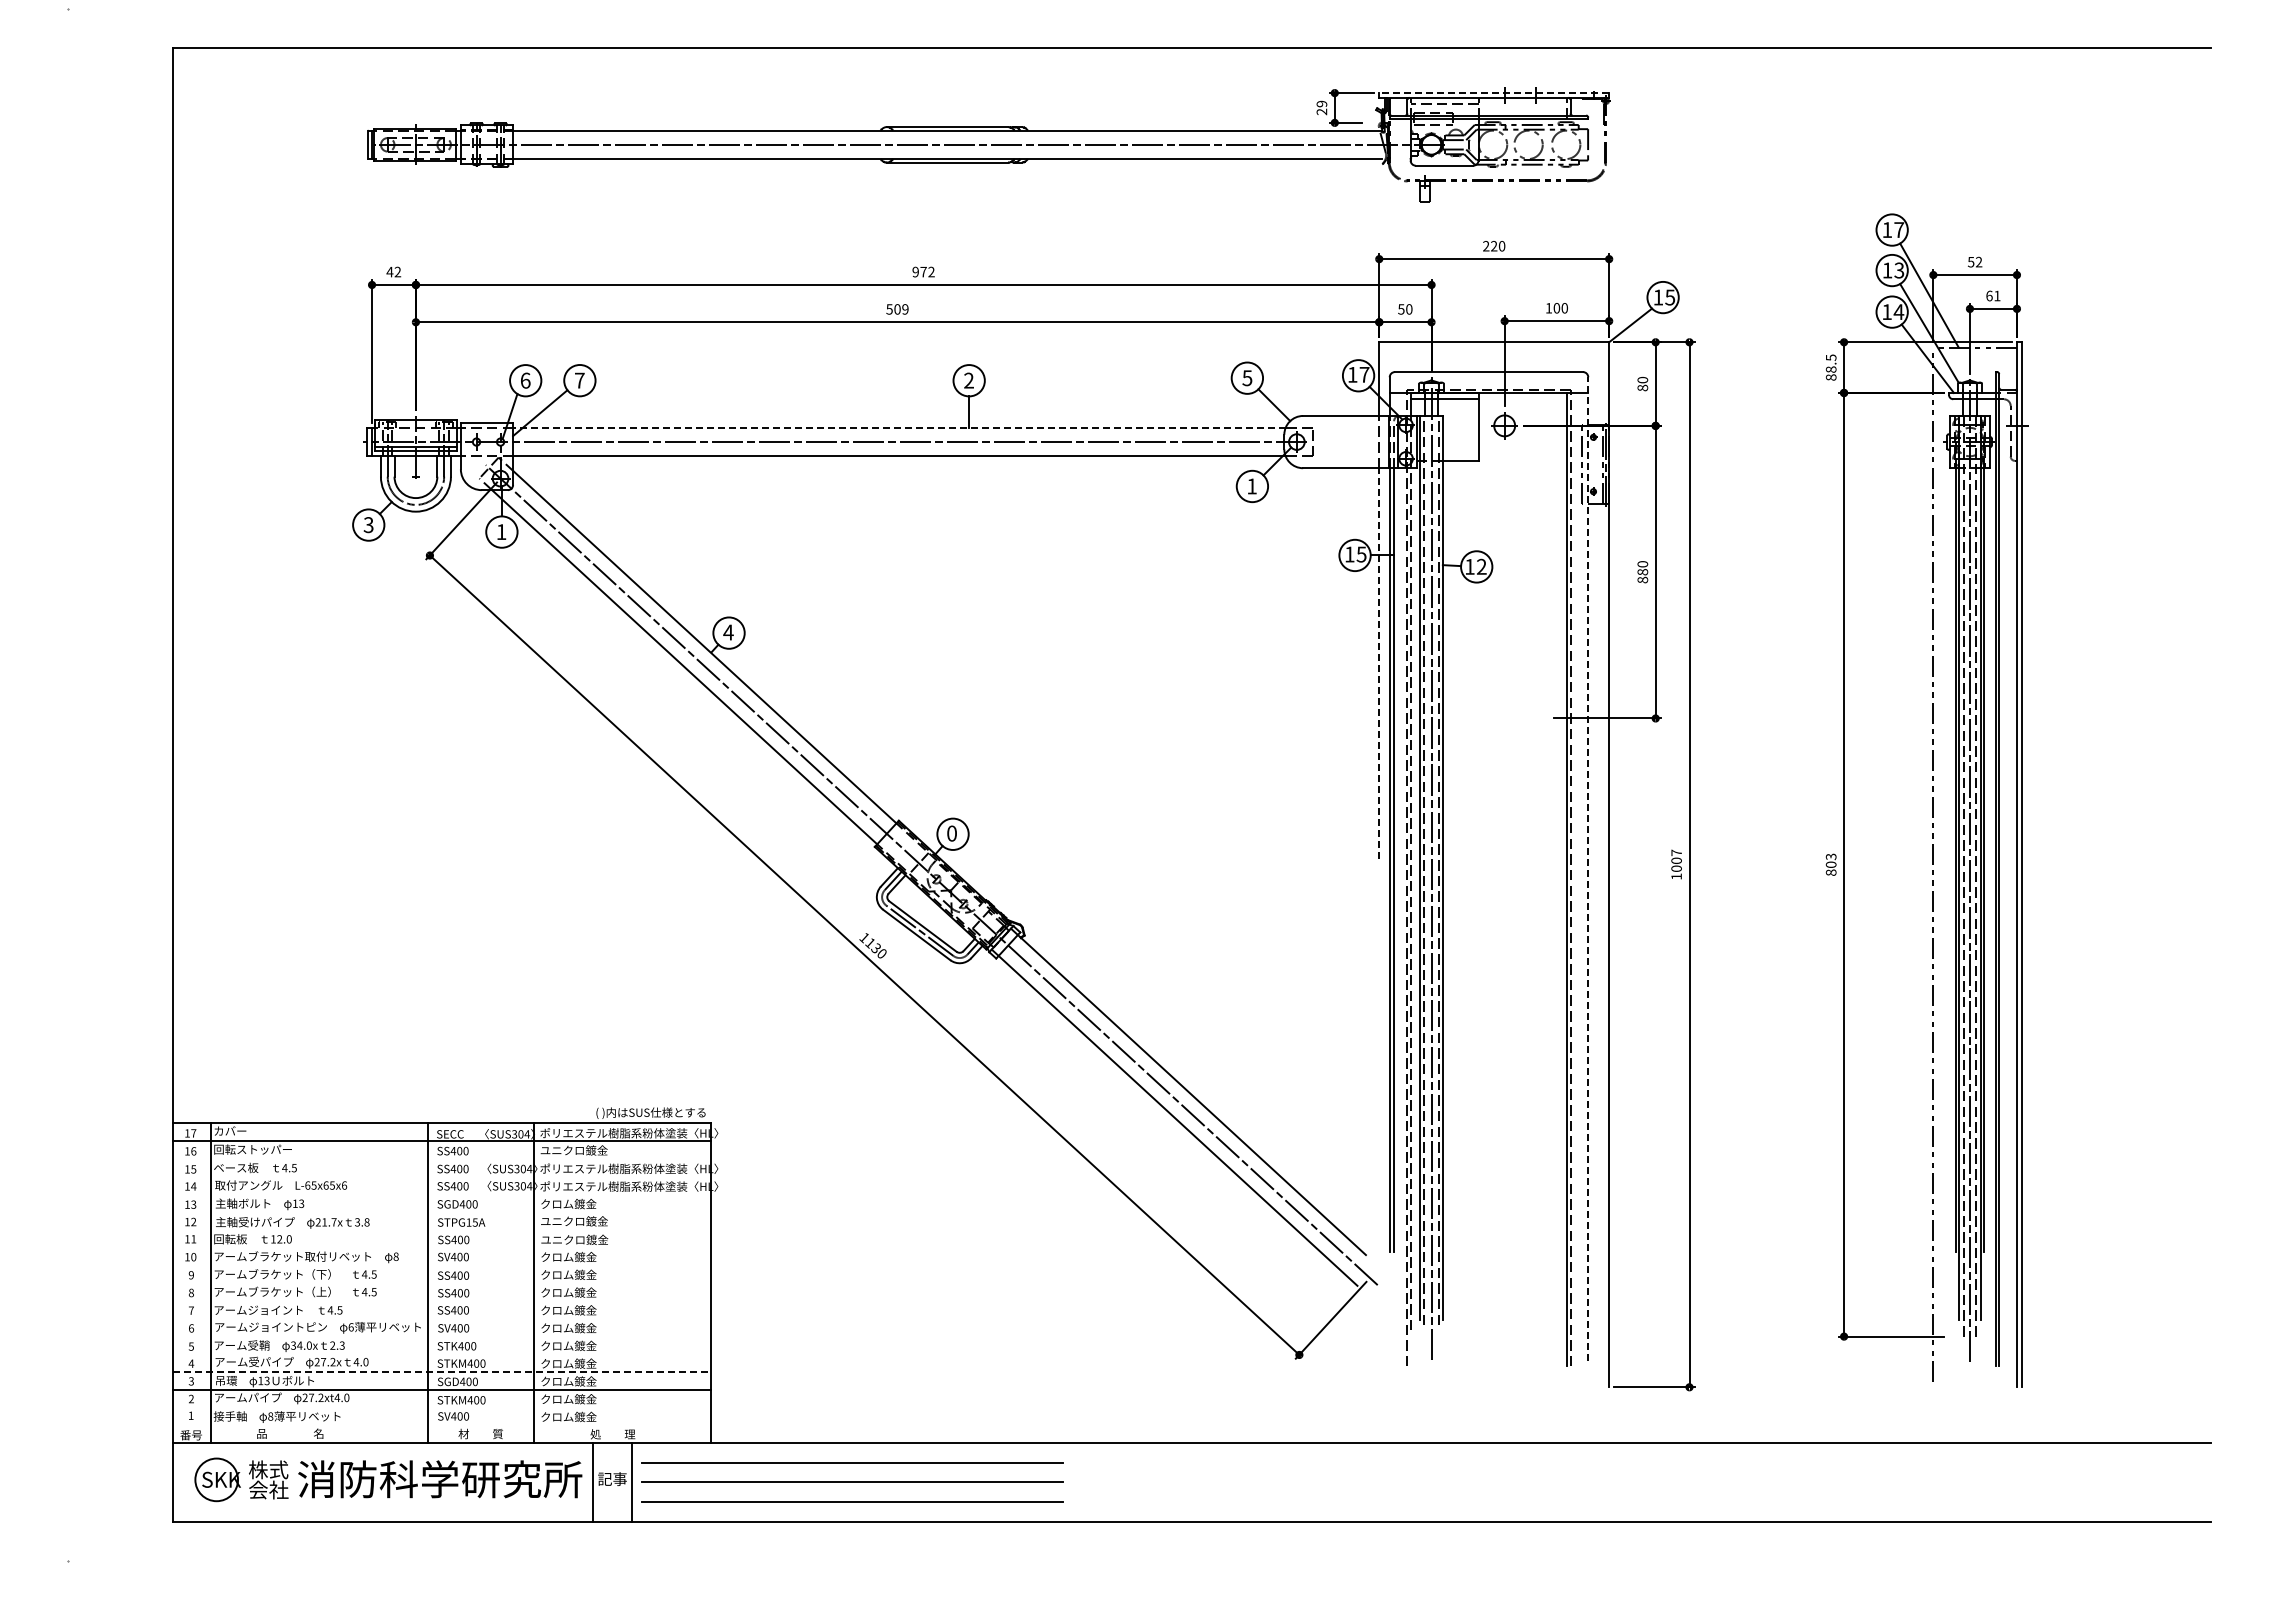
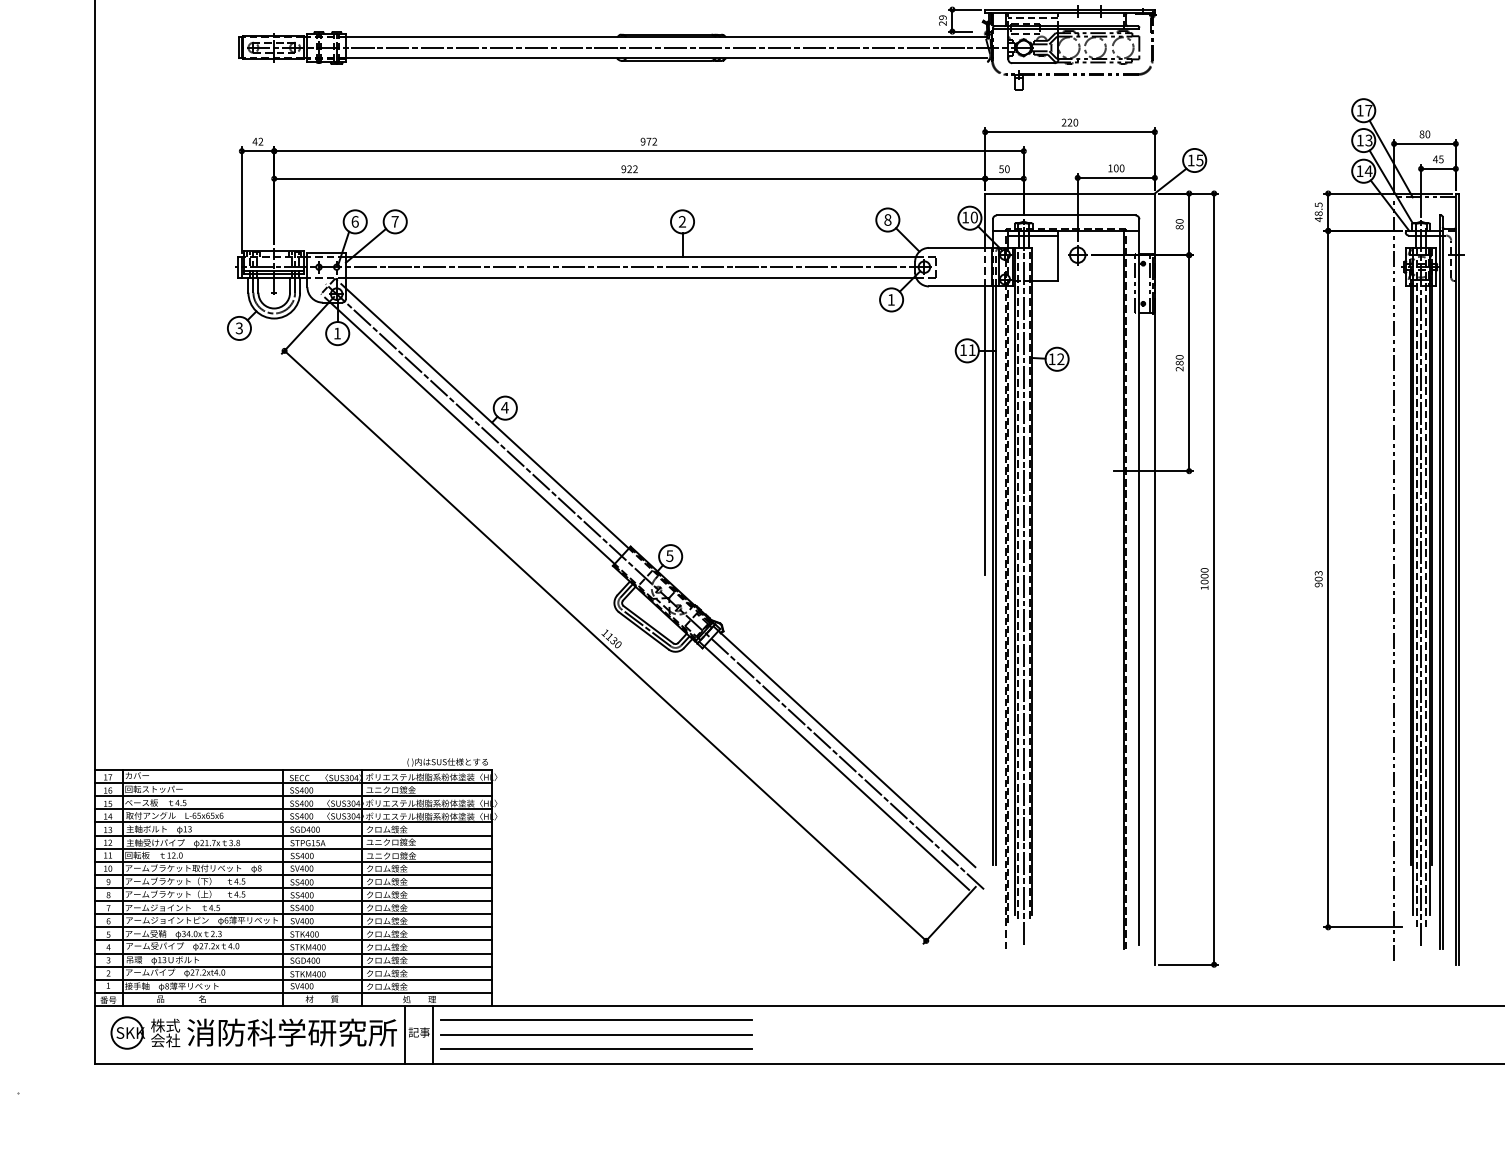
line: (1494, 93) -> (1070, 9), dashed -> solid
text: (1974, 261) -> (1424, 133), 52 -> 80
text: (1993, 295) -> (1438, 158), 61 -> 45
text: (897, 309) -> (629, 169), 509 -> 922
text: (1364, 374) -> (974, 217), 17 -> 10
text: (1830, 377) -> (1318, 219), 88.5 -> 48.5
text: (1247, 378) -> (887, 220), 5 -> 8
line: (898, 427) -> (630, 256), dashed -> solid
text: (1361, 554) -> (972, 350), 15 -> 11
text: (1642, 579) -> (1179, 368), 880 -> 280
line: (1379, 662) -> (985, 429), dashed -> solid
text: (951, 833) -> (669, 556), 0 -> 5
text: (1676, 852) -> (1204, 570), 1007 -> 1000
line: (1588, 869) -> (1139, 582), dashed -> solid
text: (1831, 872) -> (1318, 584), 803 -> 903
line: (441, 1159) -> (293, 796), added
line: (441, 1176) -> (293, 809), added
line: (441, 1194) -> (293, 822), added
line: (441, 1212) -> (293, 835), added
line: (441, 1230) -> (293, 849), added
line: (441, 1247) -> (293, 861), added
line: (441, 1265) -> (293, 874), added
line: (441, 1283) -> (293, 888), added
line: (441, 1301) -> (293, 901), added
line: (441, 1318) -> (293, 913), added
line: (441, 1336) -> (293, 927), added
line: (441, 1354) -> (293, 940), added
line: (442, 1372) -> (293, 953), dashed -> solid
line: (441, 1407) -> (293, 979), added
line: (441, 1425) -> (293, 992), added

